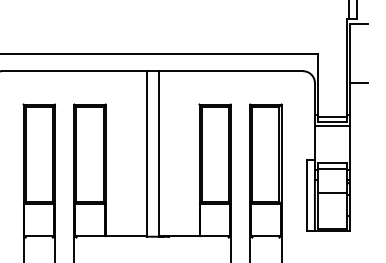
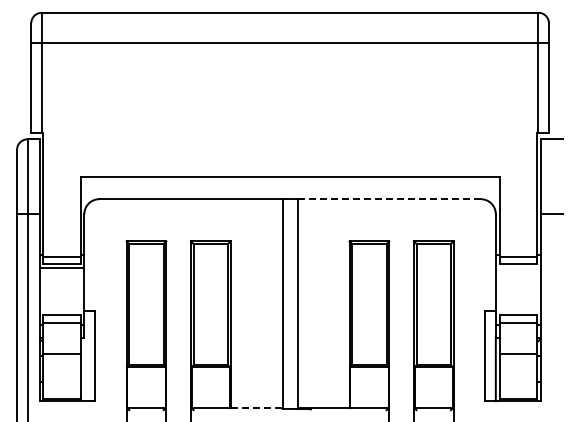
line: (231, 71) -> (389, 199), solid -> dashed
line: (331, 125) -> (517, 268), removed
line: (126, 235) -> (256, 407), solid -> dashed

